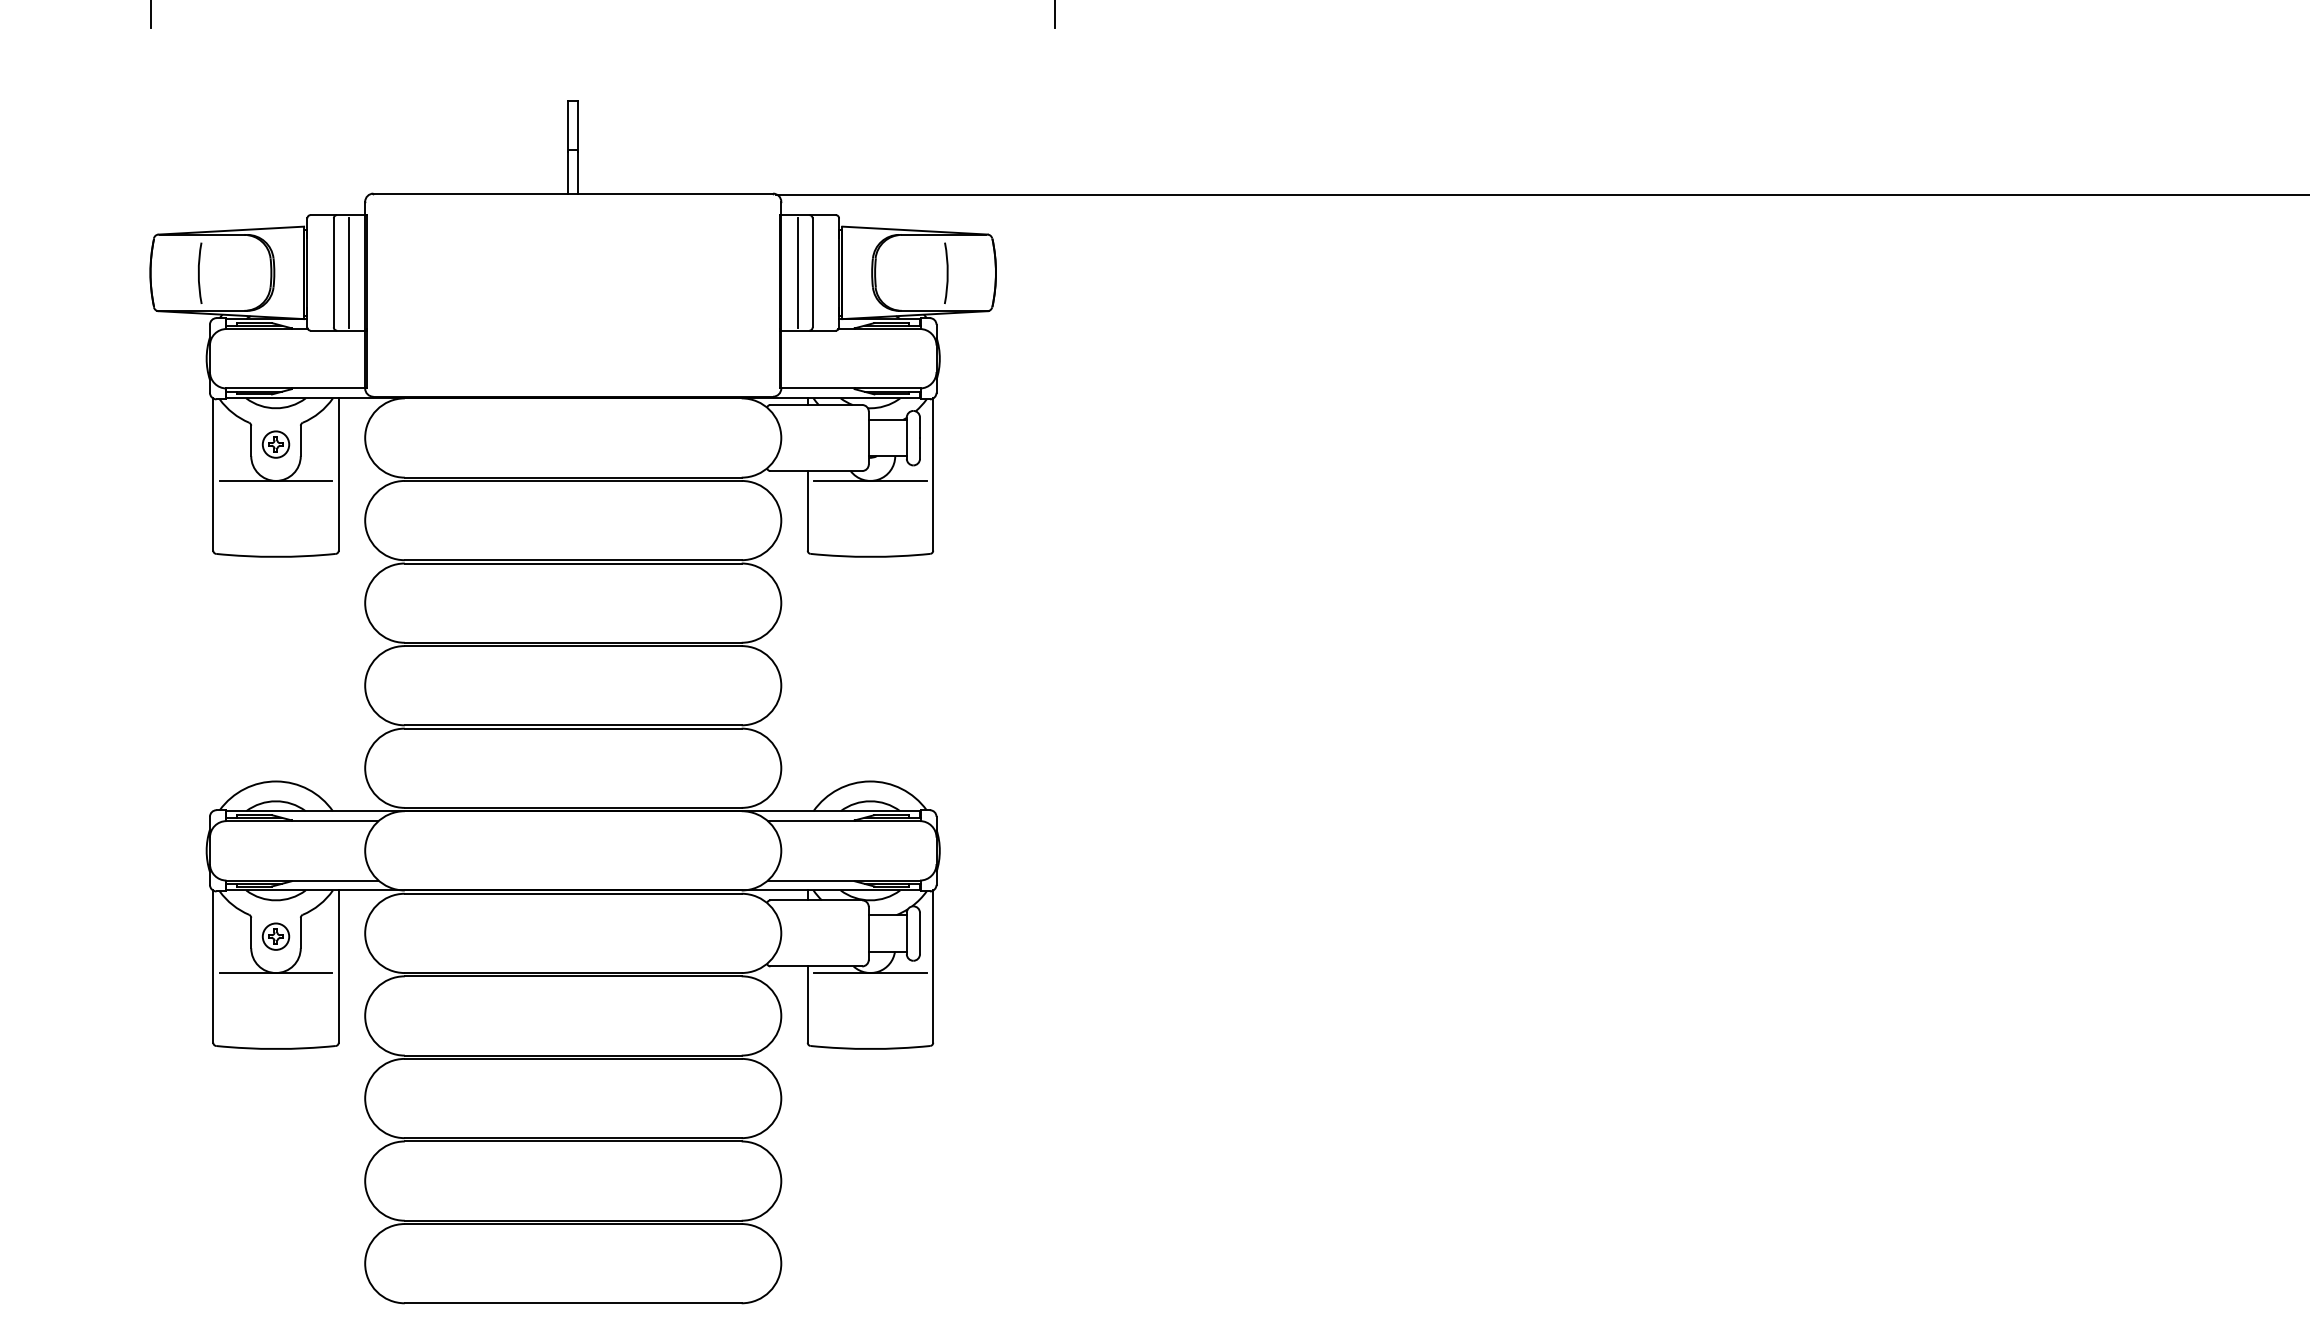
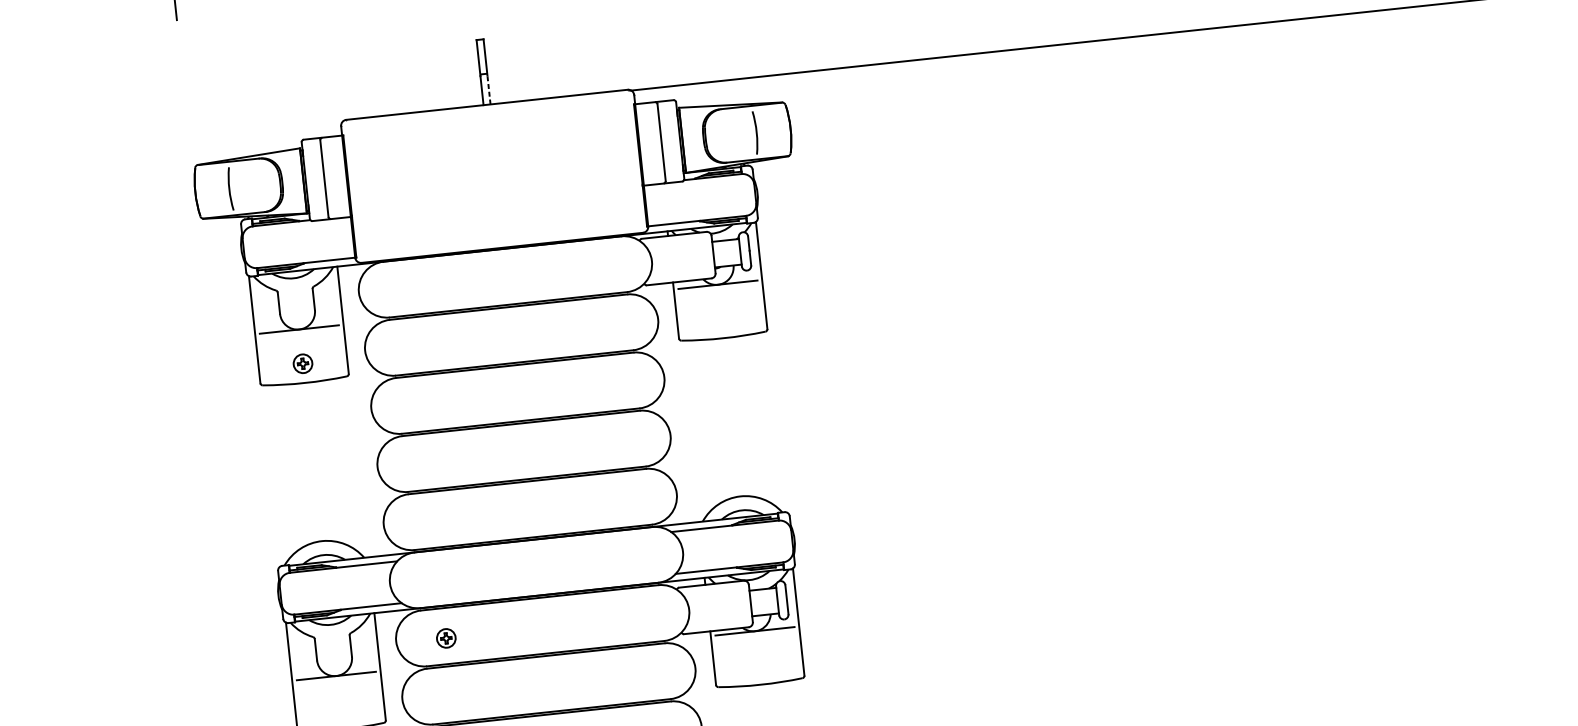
line: (578, 172) -> (489, 89), solid -> dashed
line: (348, 272) -> (334, 177), removed
line: (797, 272) -> (650, 143), removed
part: (275, 444) -> (302, 363), moved
part: (275, 936) -> (445, 638), moved

